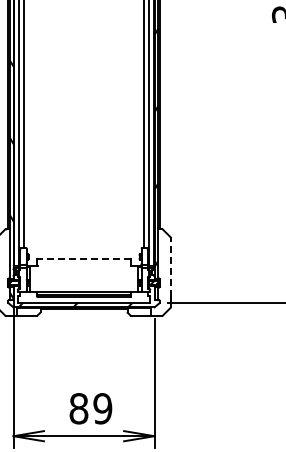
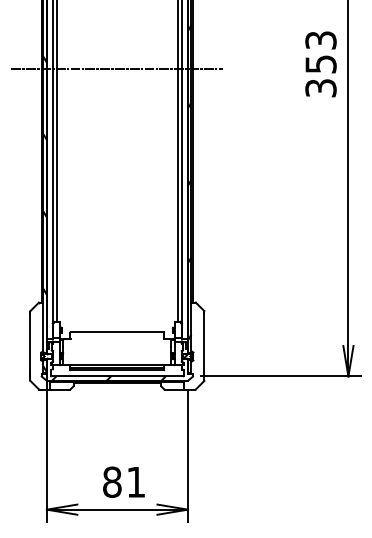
line: (83, 259) -> (116, 332), dashed -> solid
line: (171, 269) -> (204, 342), dashed -> solid
text: (102, 408) -> (135, 481), 89 -> 81

